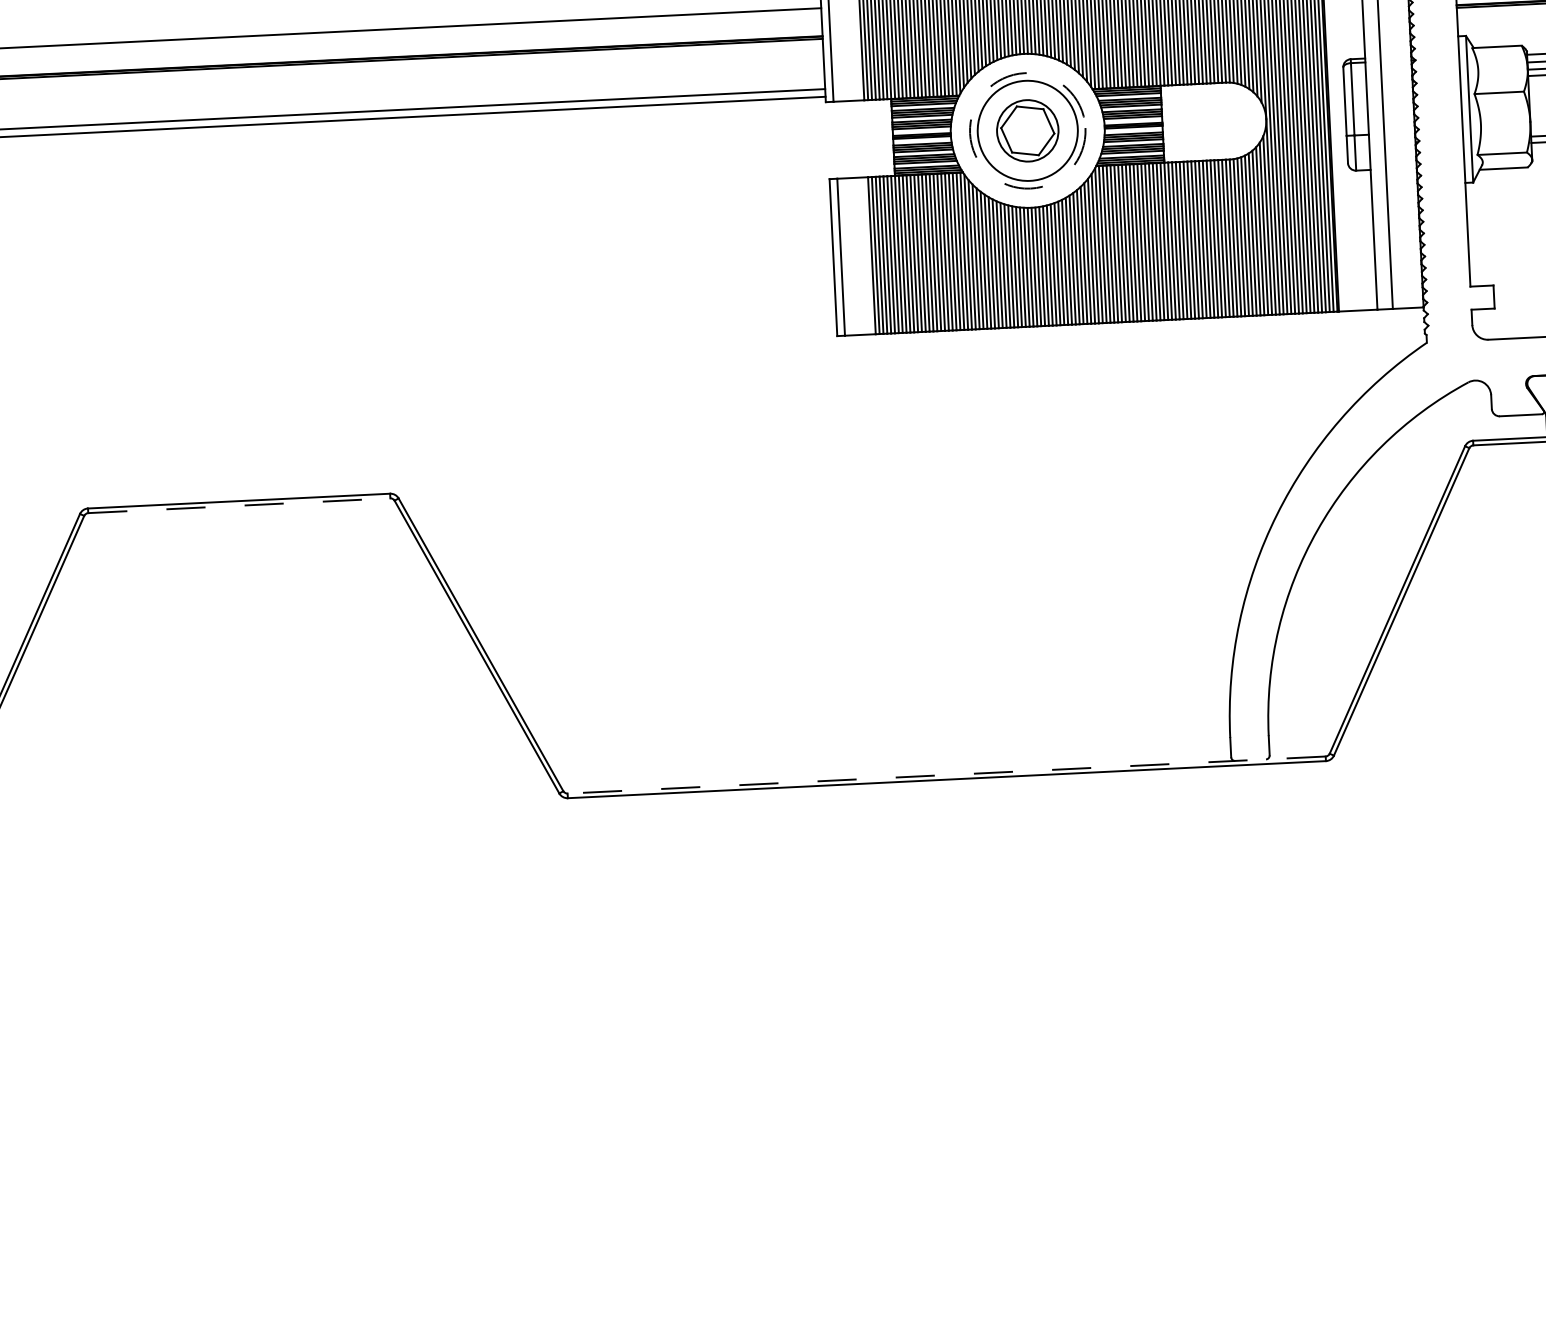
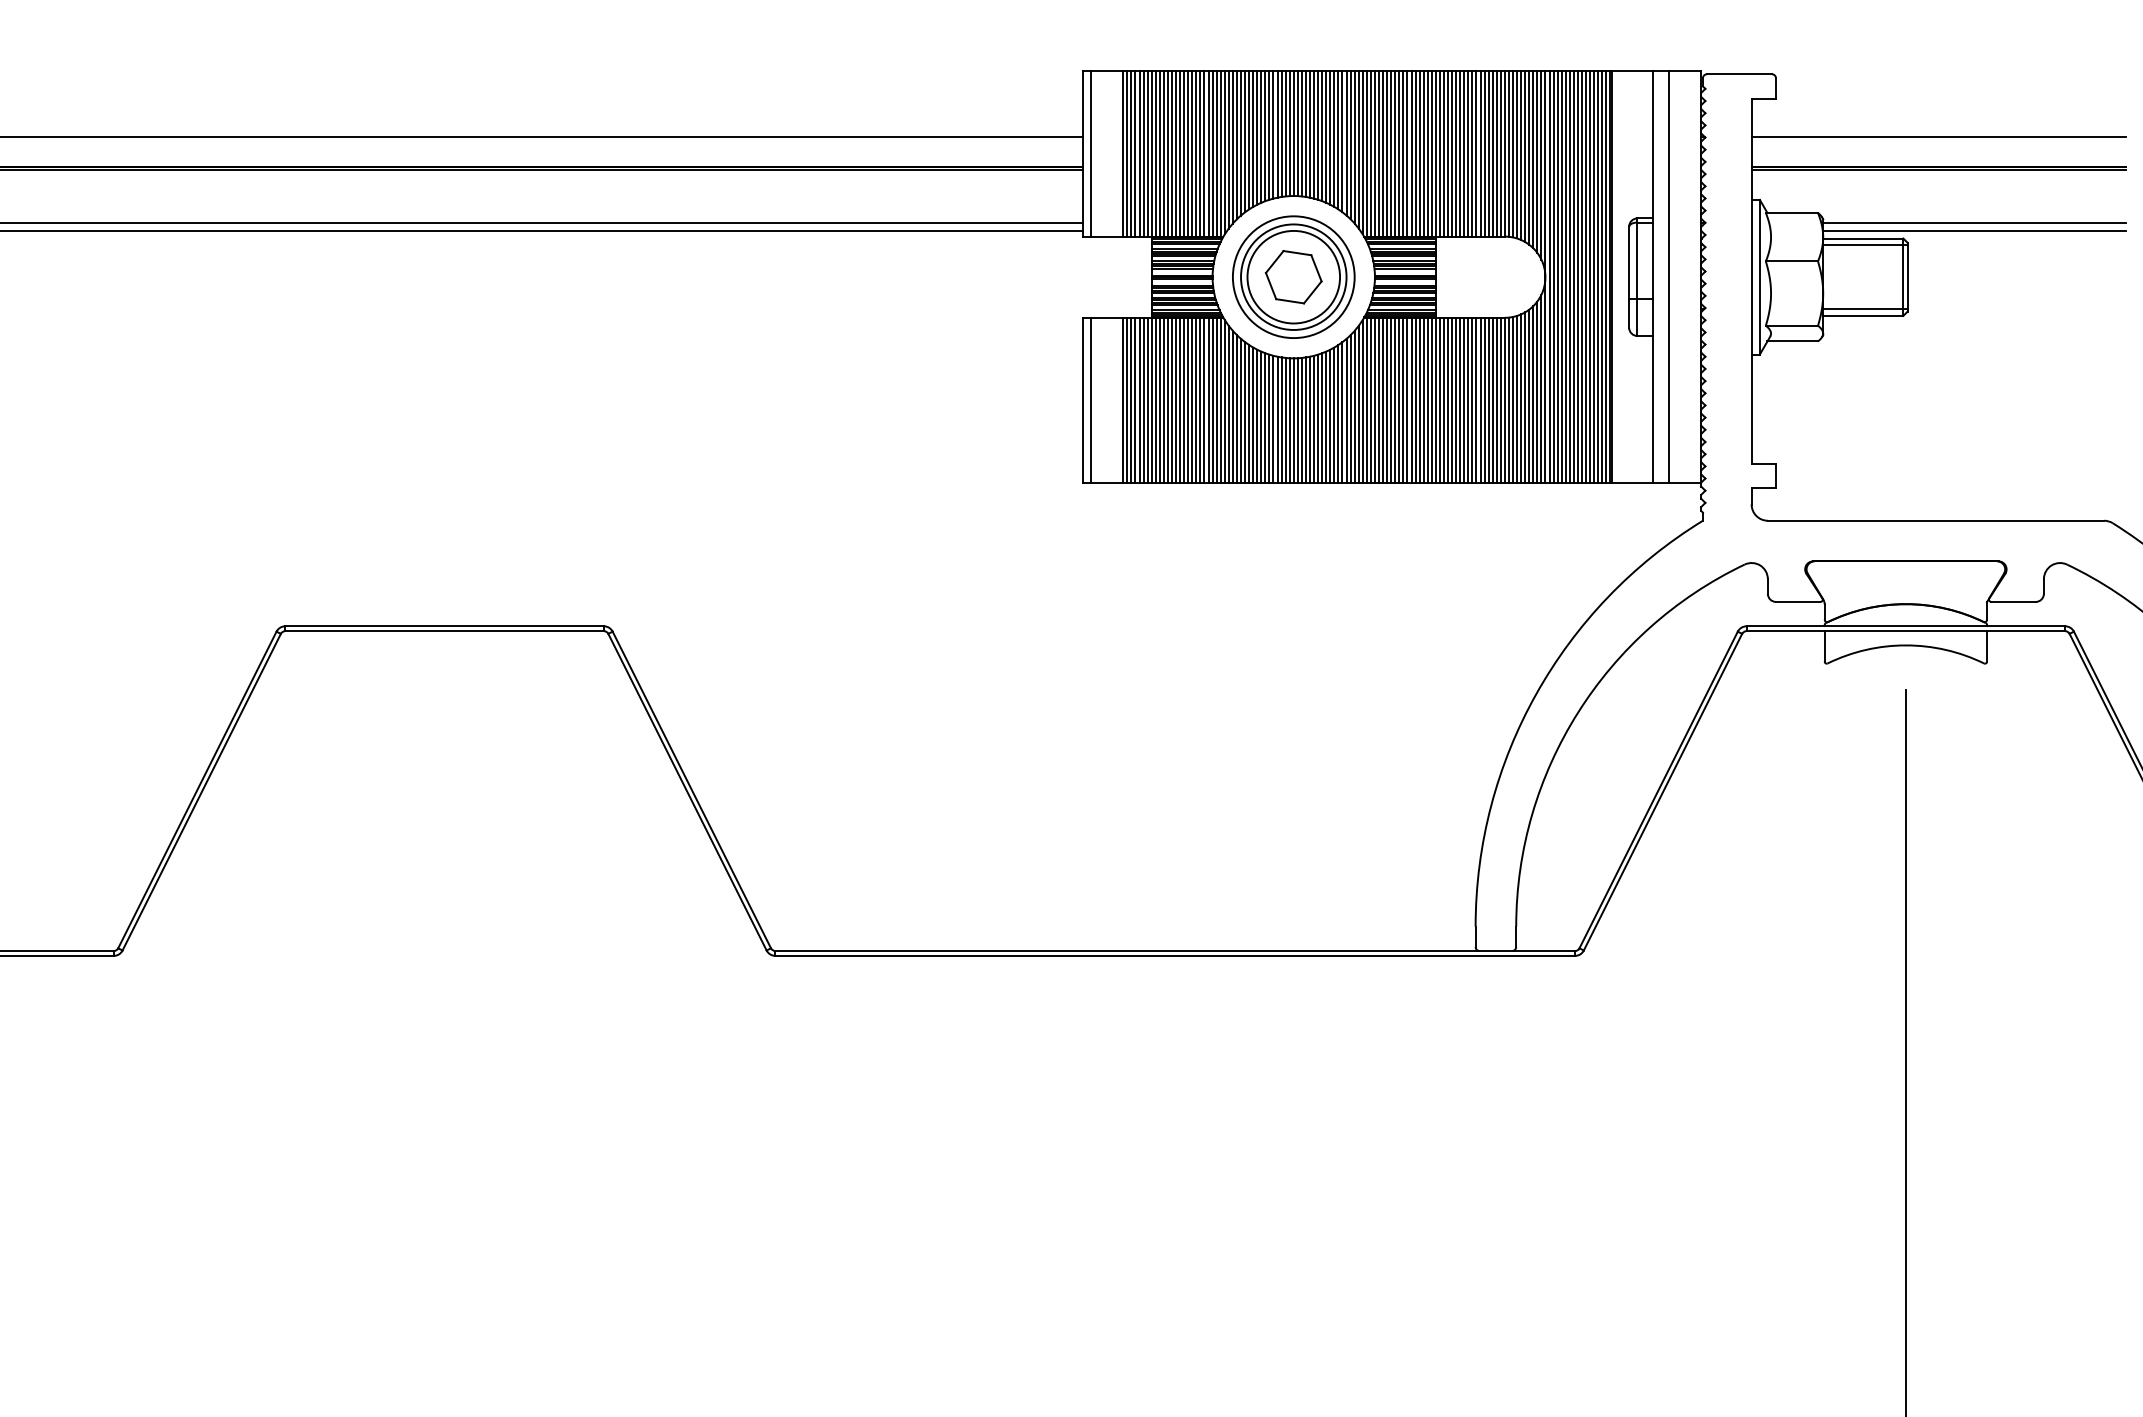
circle: (1027, 130) -> (1293, 276), size x1.43
circle: (1027, 131) -> (1293, 277), dashed -> solid
line: (240, 506) -> (445, 631), dashed -> solid
line: (946, 775) -> (1175, 951), dashed -> solid

